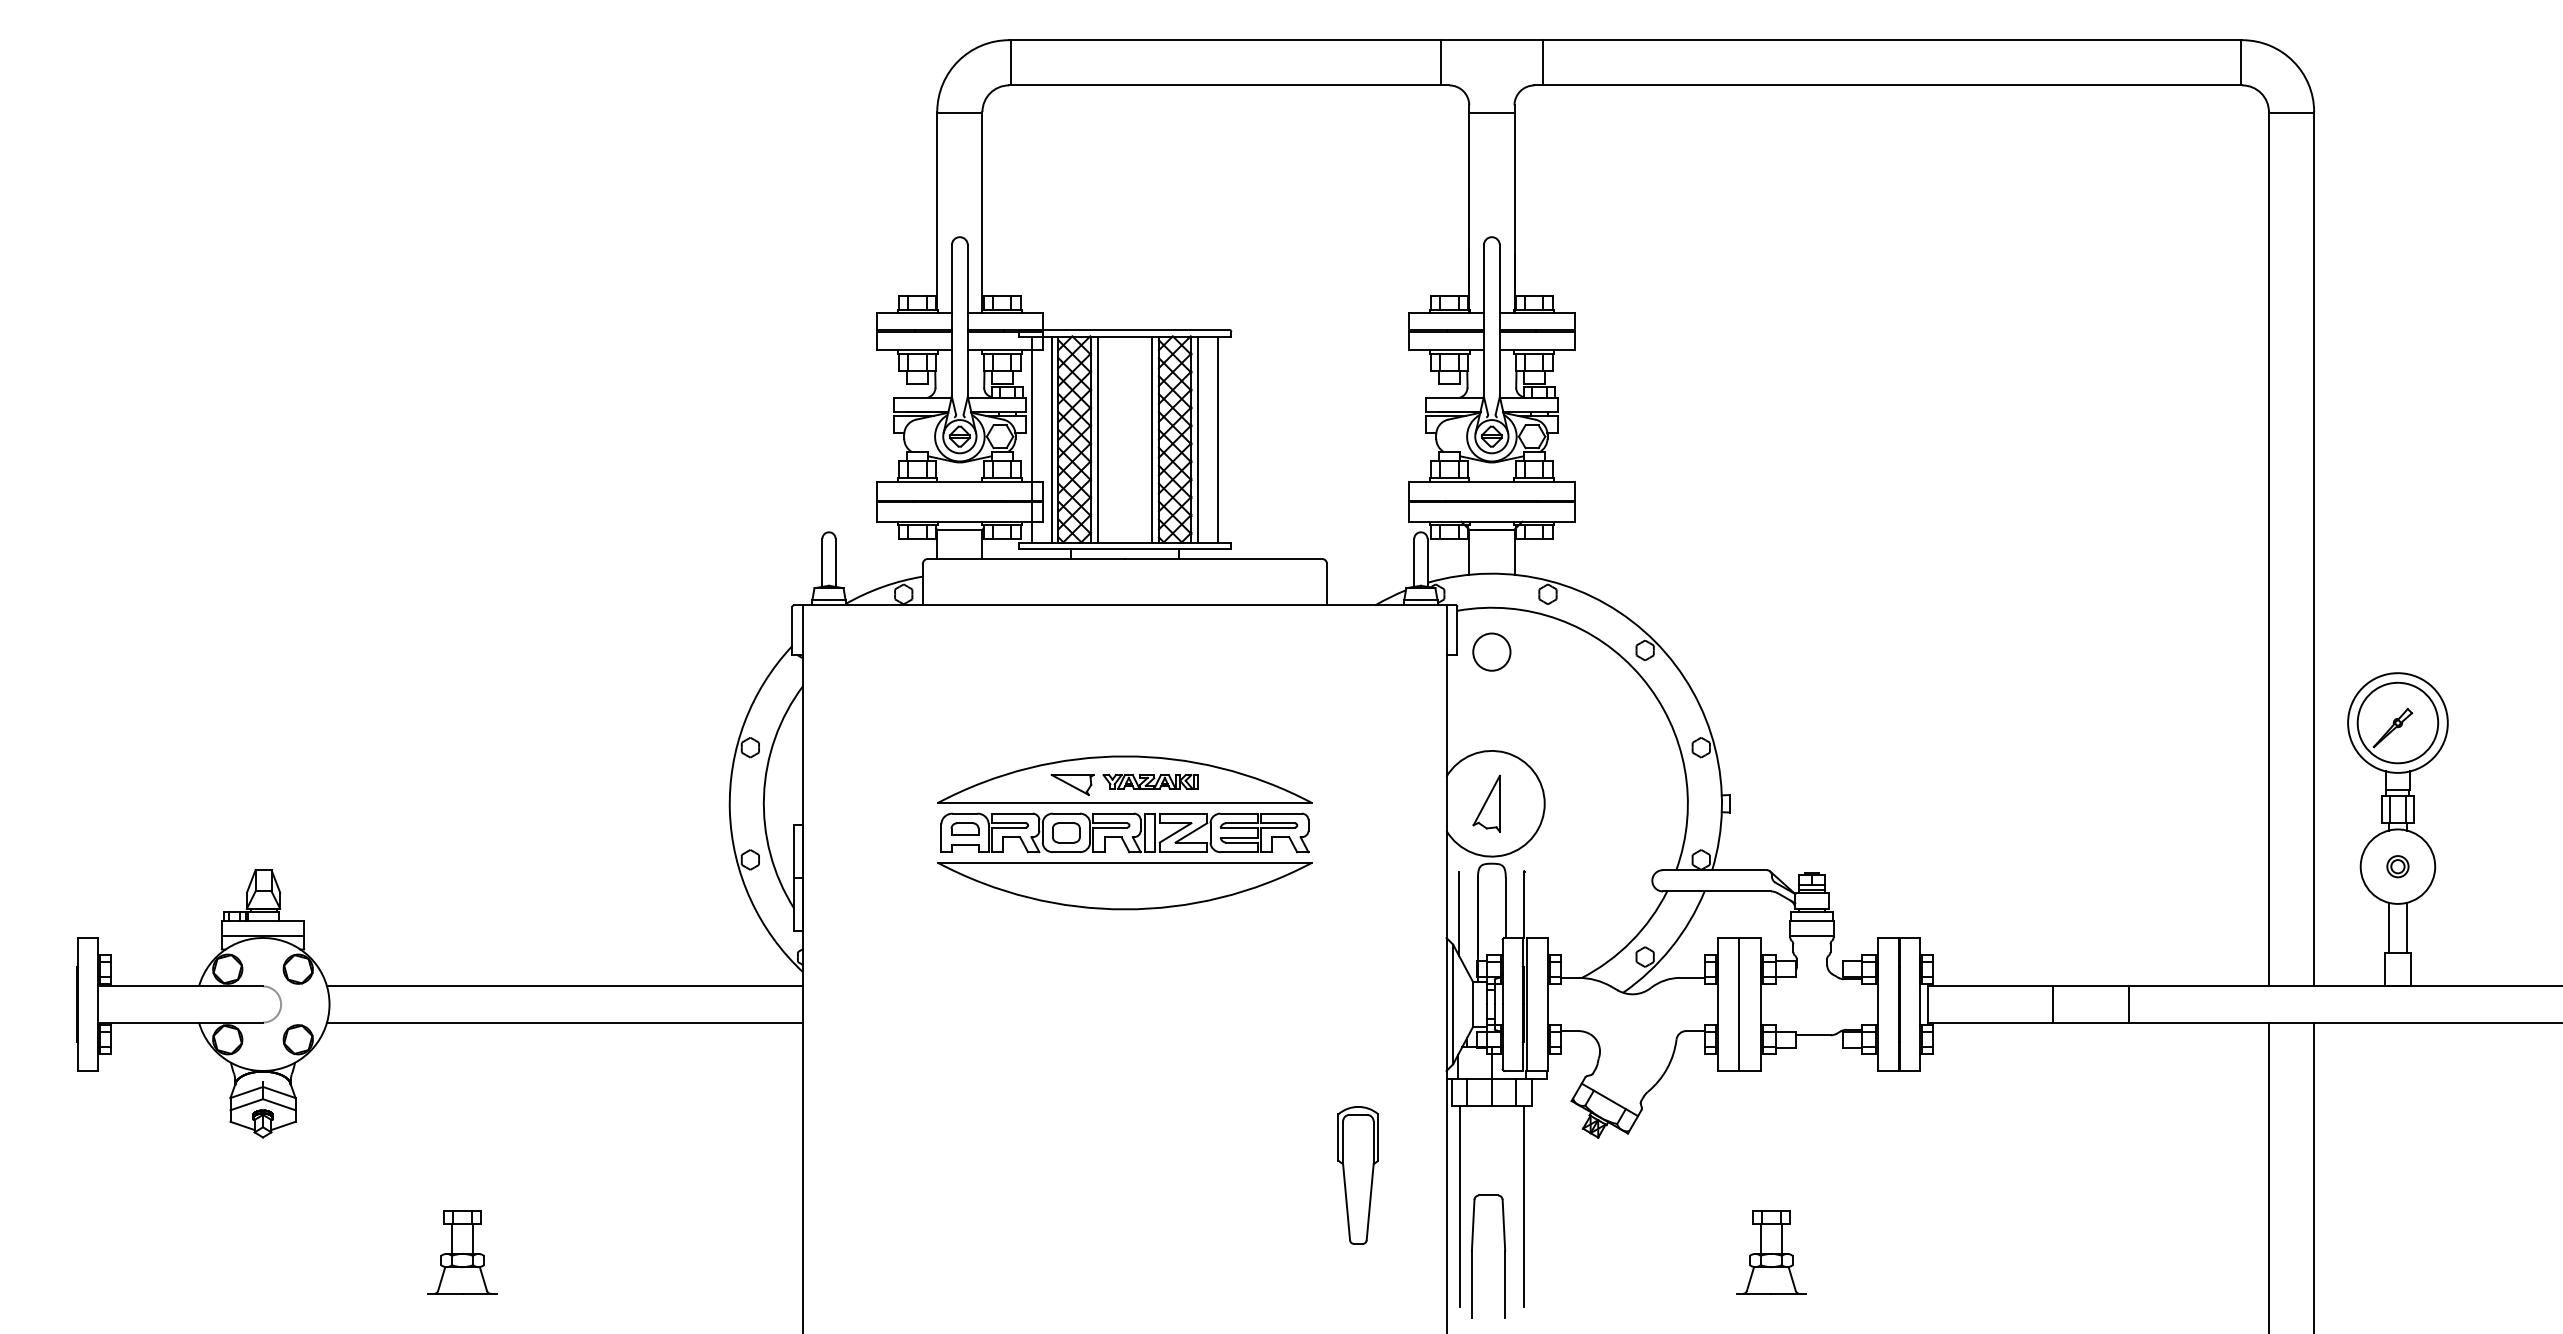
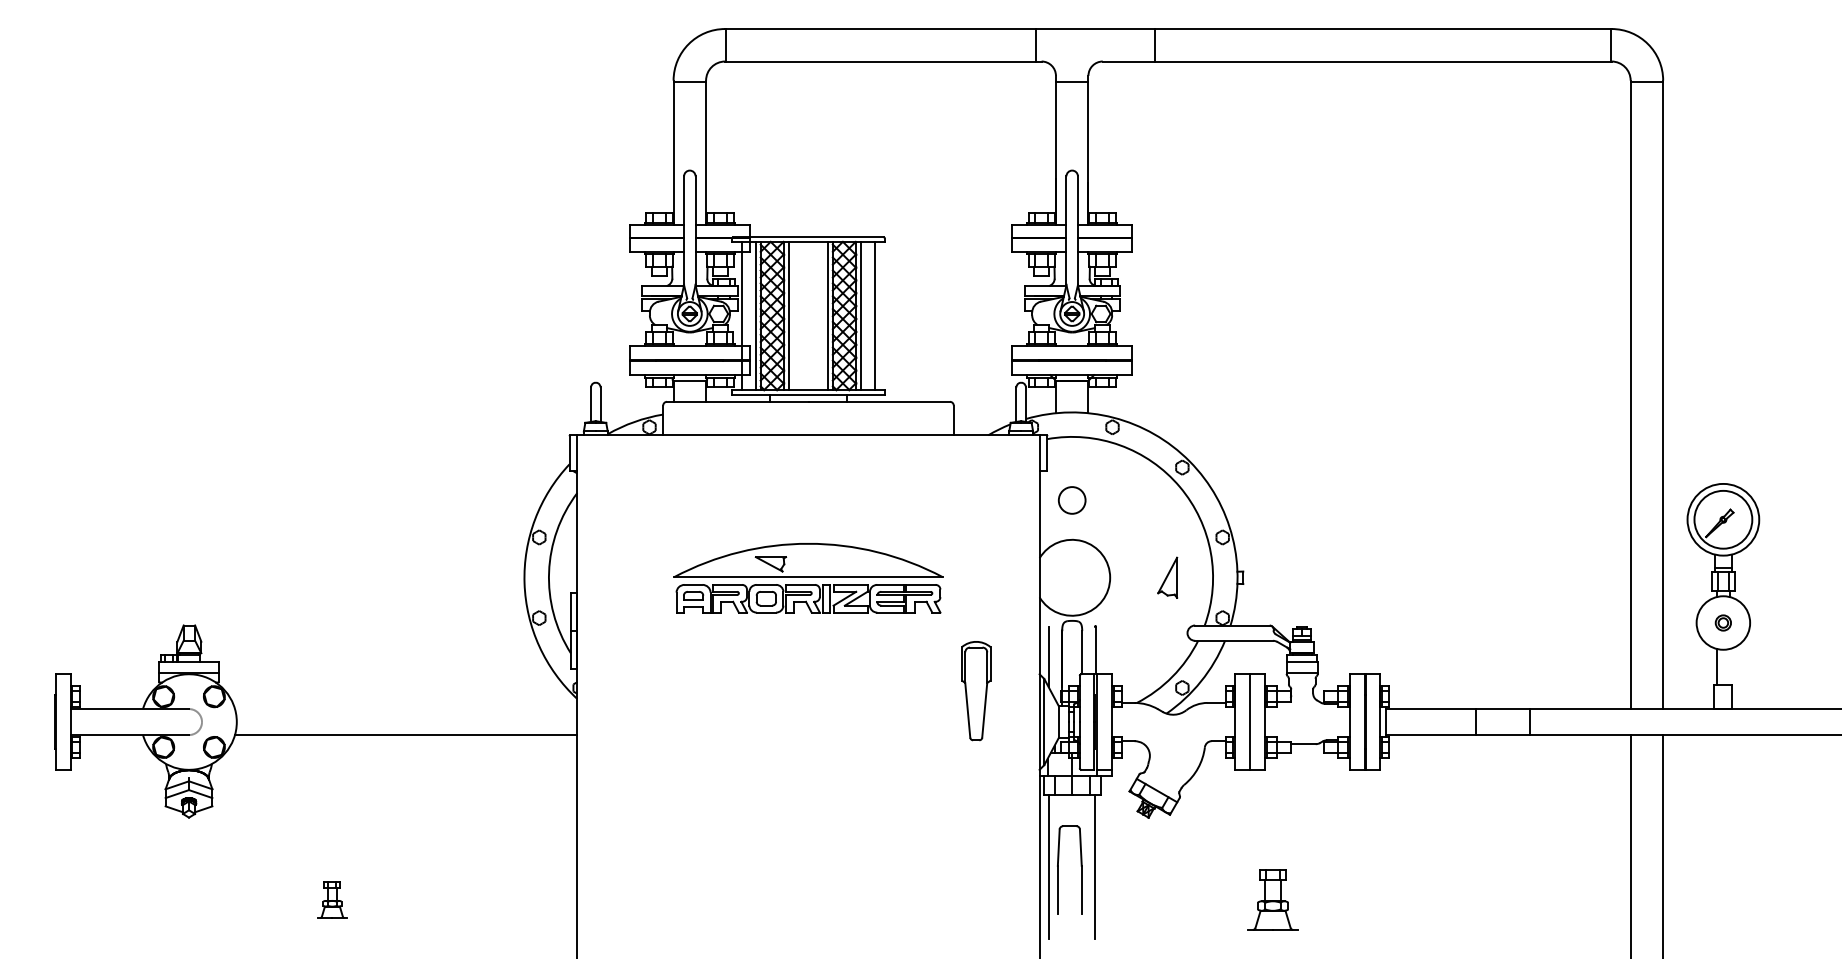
line: (1542, 62) -> (1154, 45), moved
circle: (1491, 651) -> (1071, 499), moved
part: (1150, 781) -> (826, 561), removed
part: (1486, 803) -> (1167, 577), moved
part: (1124, 886) -> (808, 637), removed
line: (2407, 927) -> (1730, 666), removed
line: (565, 986) -> (406, 709), removed
part: (1357, 1175) -> (975, 691), moved
part: (462, 1252) -> (332, 900), size x0.6
part: (1472, 1256) -> (1058, 870), moved

